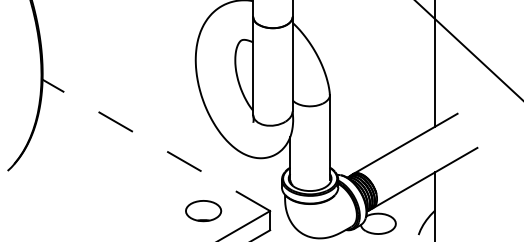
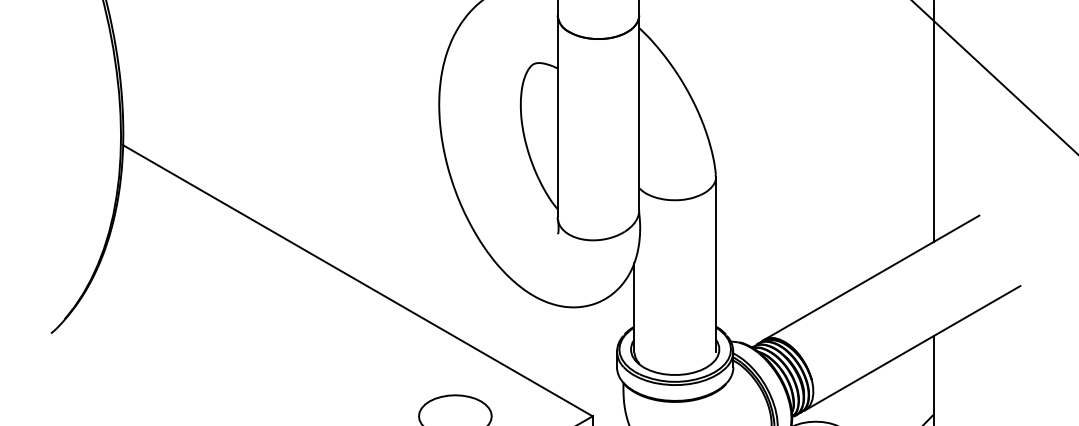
line: (155, 145) -> (356, 281), dashed -> solid

